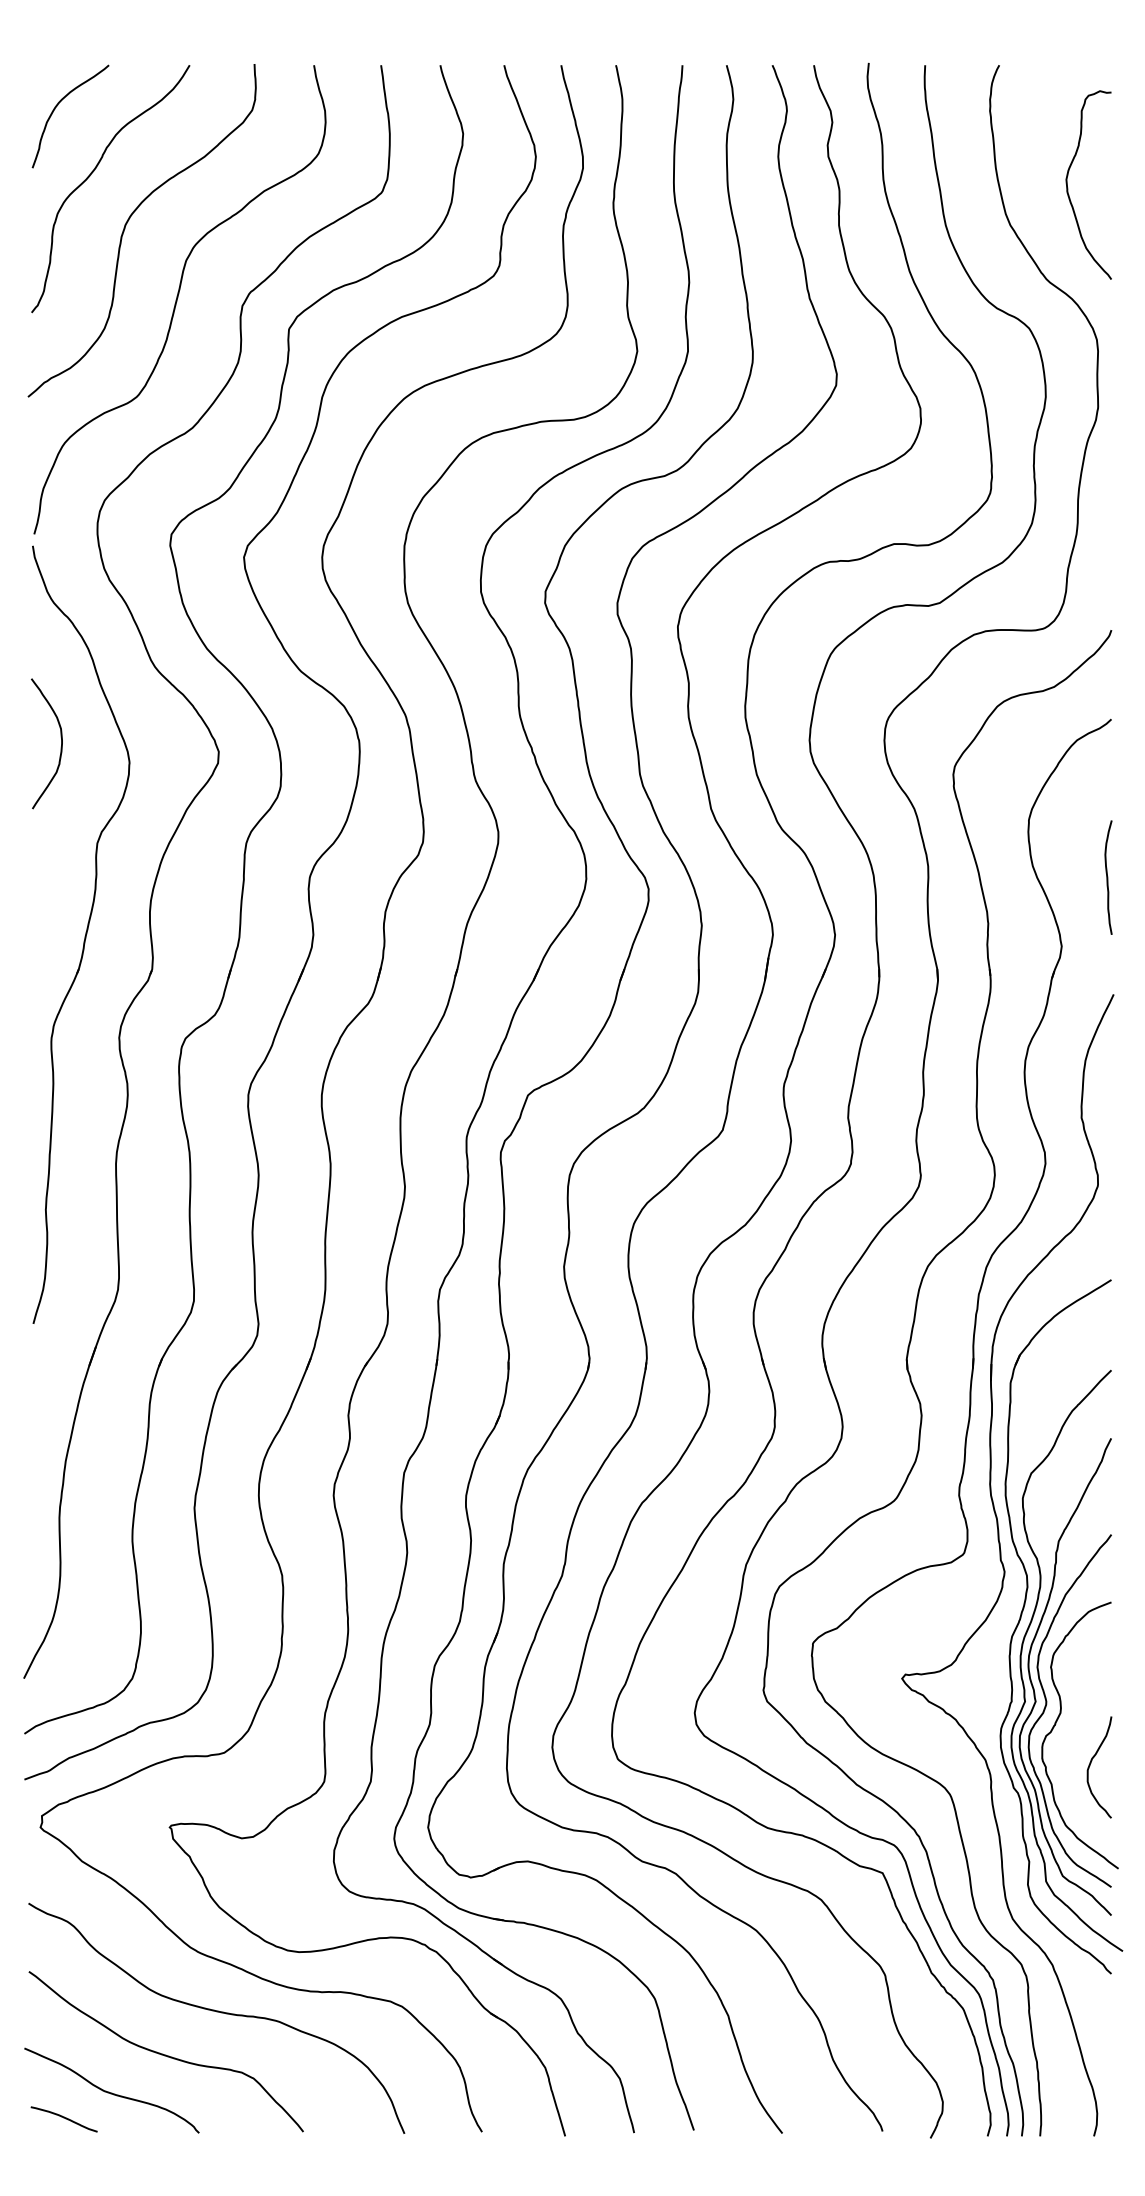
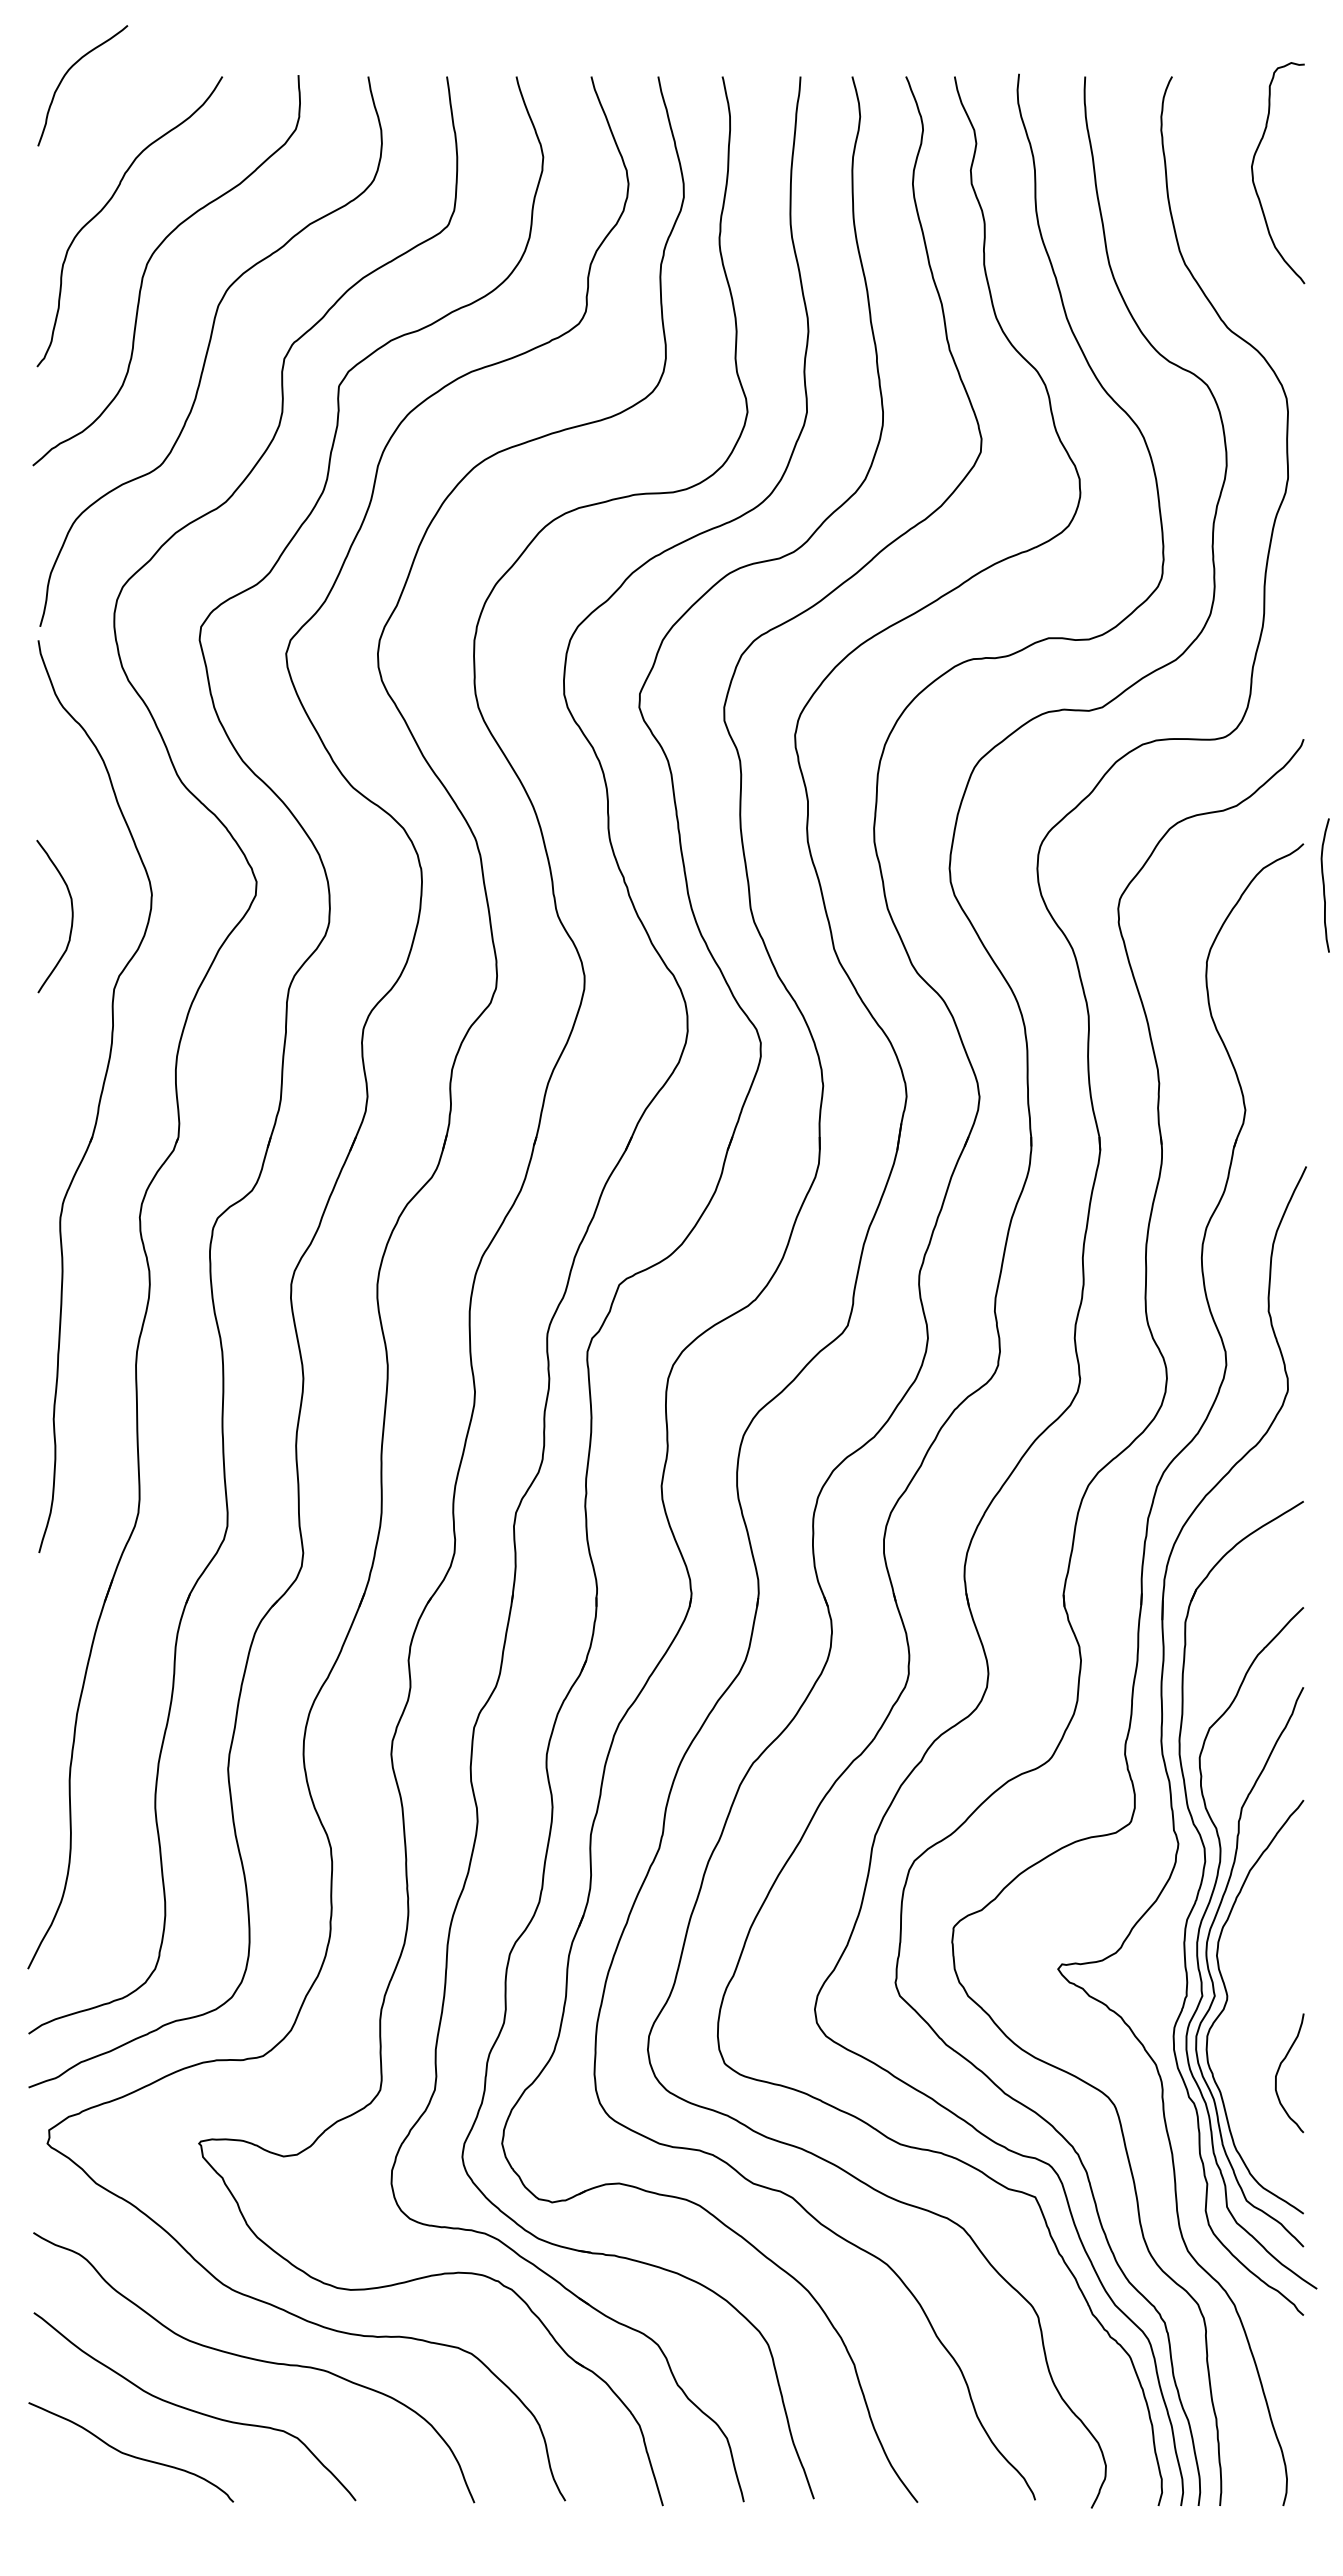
curve: (58, 105) -> (68, 72), moved
curve: (1067, 185) -> (1253, 173), moved
curve: (60, 743) -> (71, 916), moved
curve: (1107, 877) -> (1324, 885), moved
curve: (1055, 1725) -> (1238, 2023), removed
curve: (64, 2118) -> (75, 2485), removed

